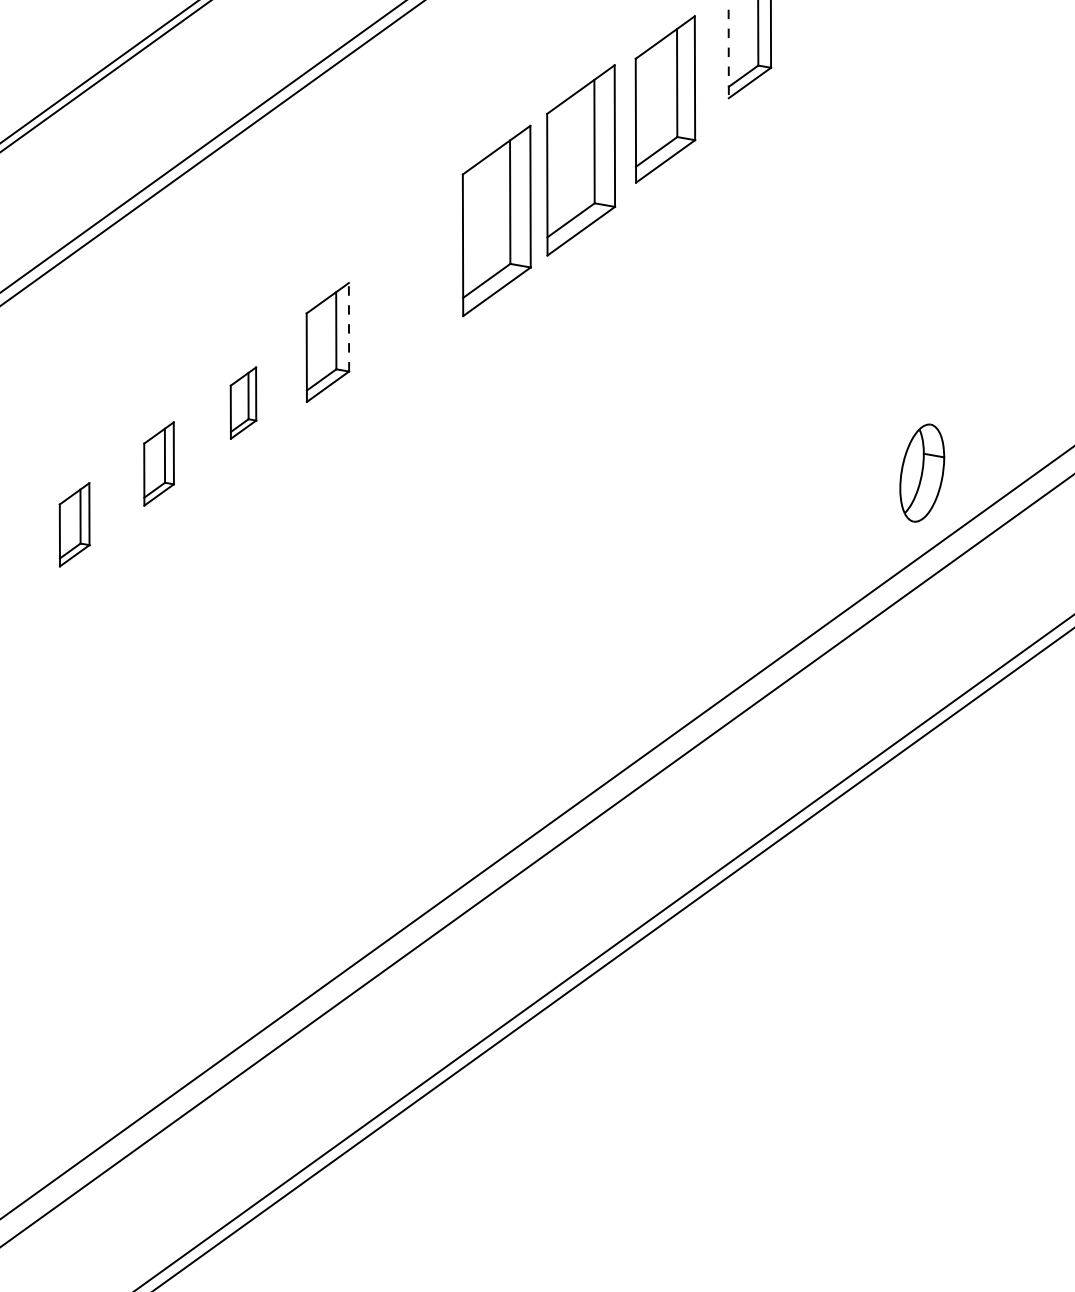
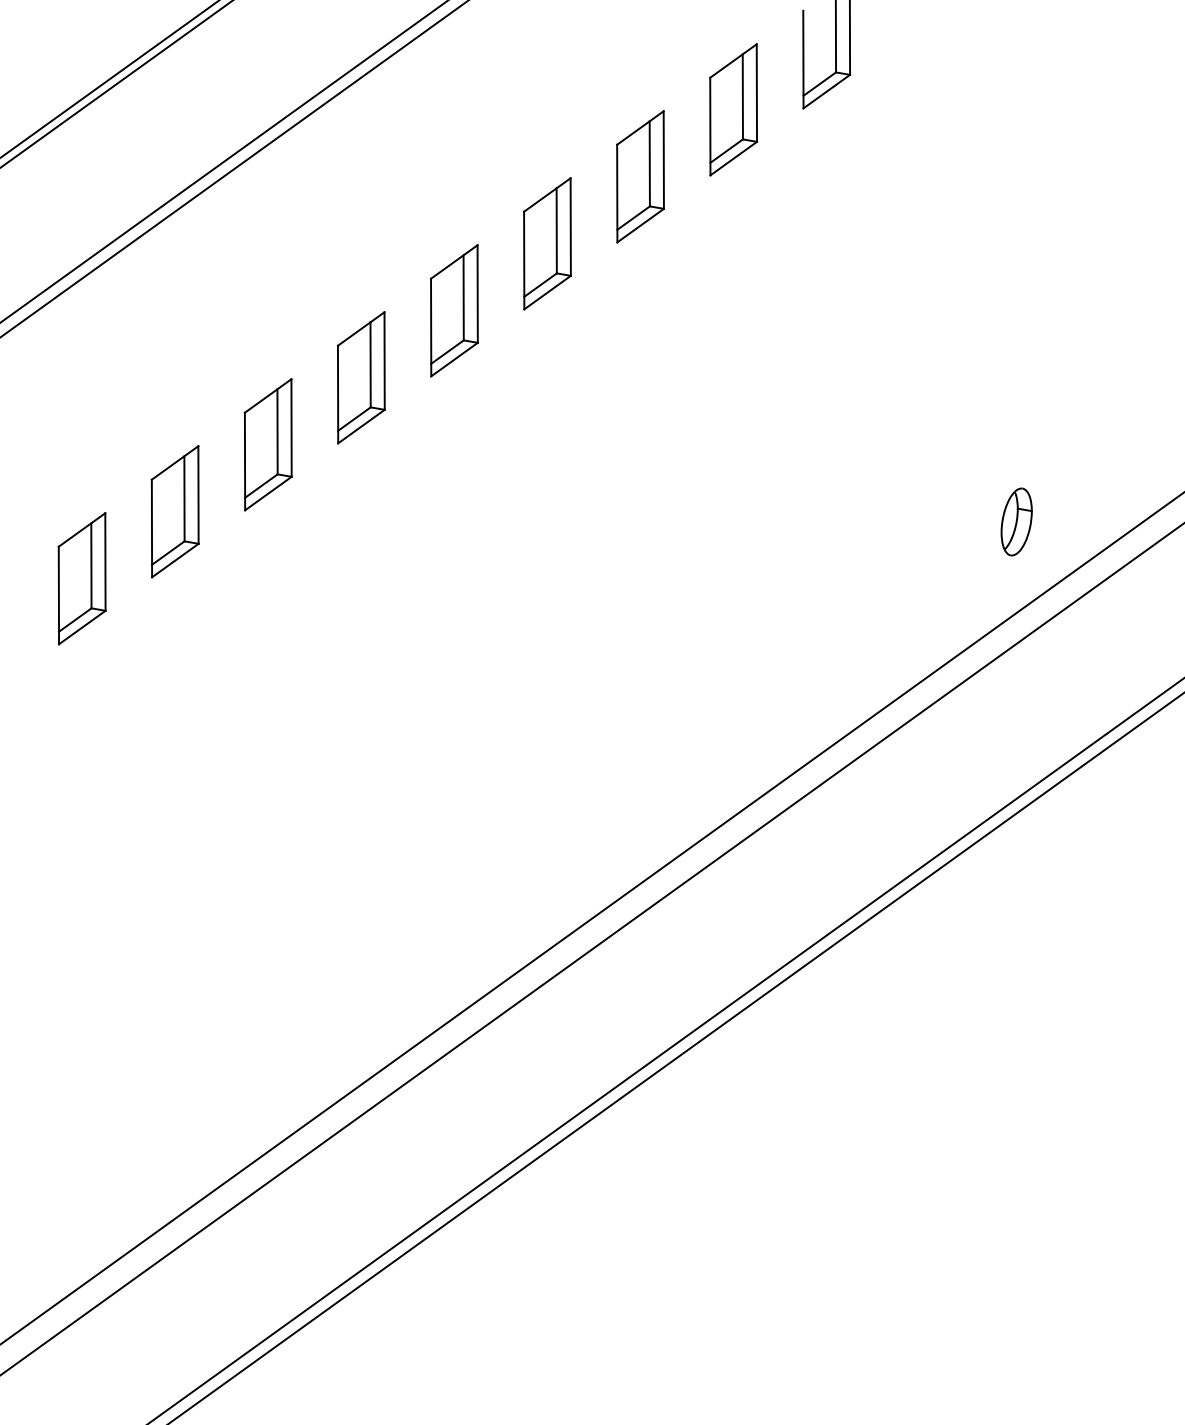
line: (728, 54) -> (803, 60), dashed -> solid
part: (665, 99) -> (733, 109), size x0.71
part: (580, 159) -> (639, 175), size x0.62
part: (496, 220) -> (547, 243), size x0.62
part: (412, 281) -> (454, 310), added
line: (349, 326) -> (385, 360), dashed -> solid
part: (243, 402) -> (268, 443), size x1.67
part: (158, 463) -> (174, 511), size x1.43
part: (921, 473) -> (1015, 522), size x0.62
part: (74, 524) -> (81, 578), size x1.43

